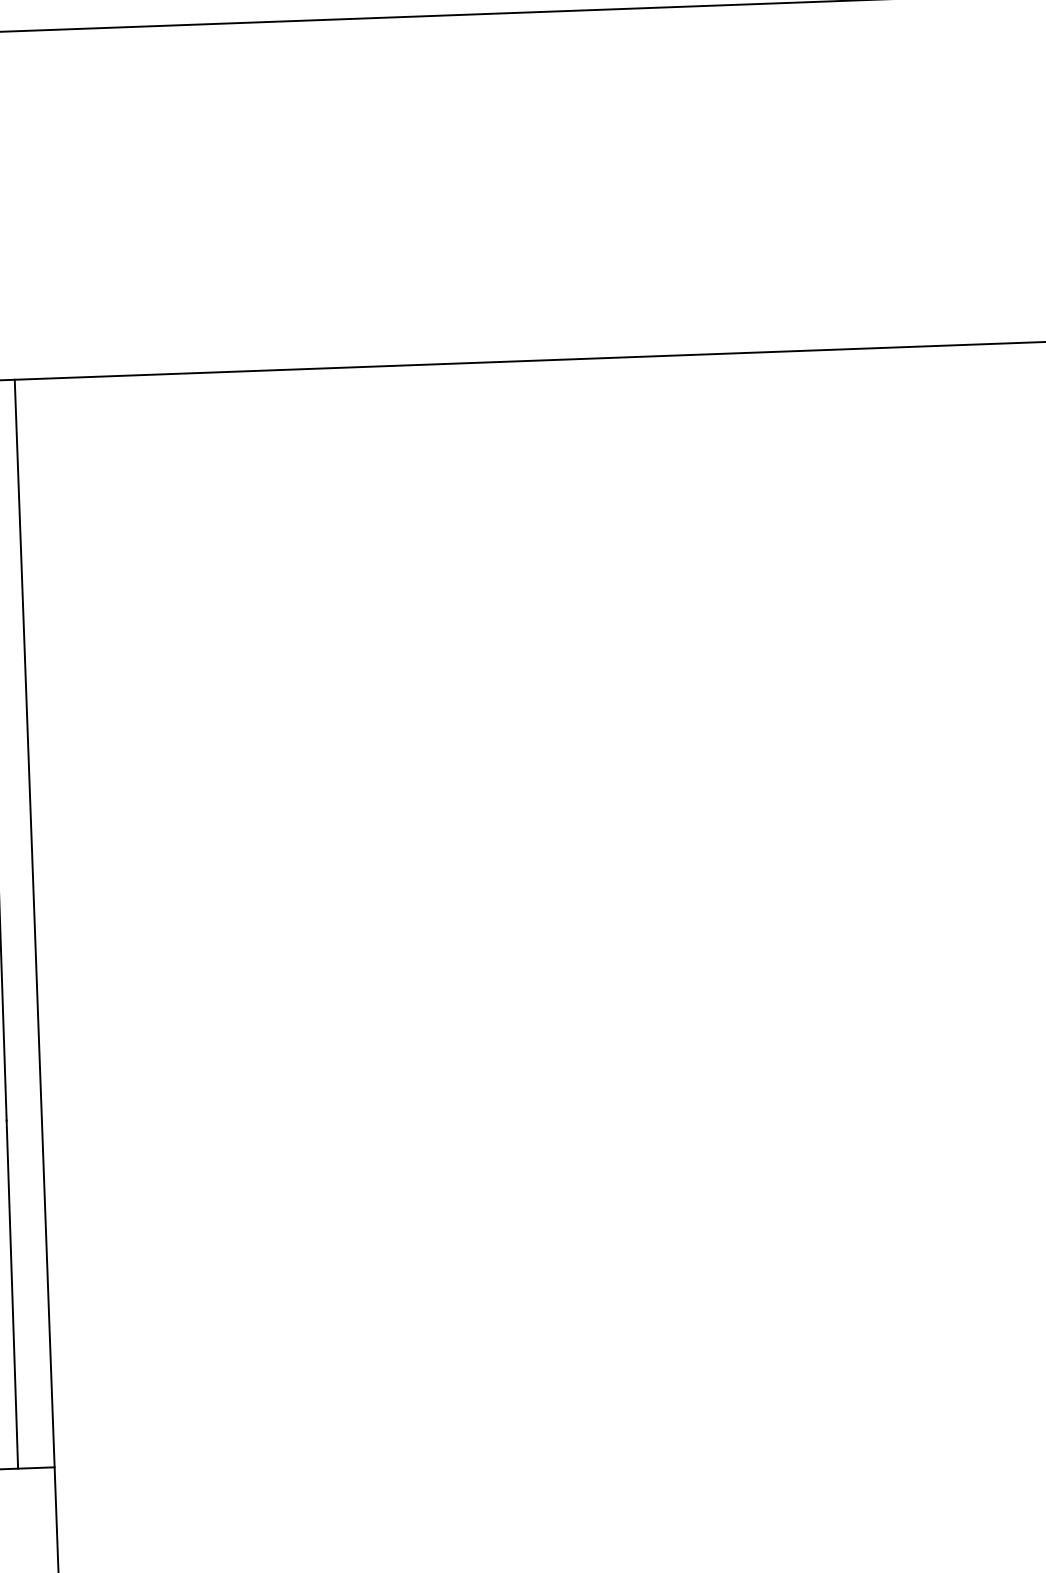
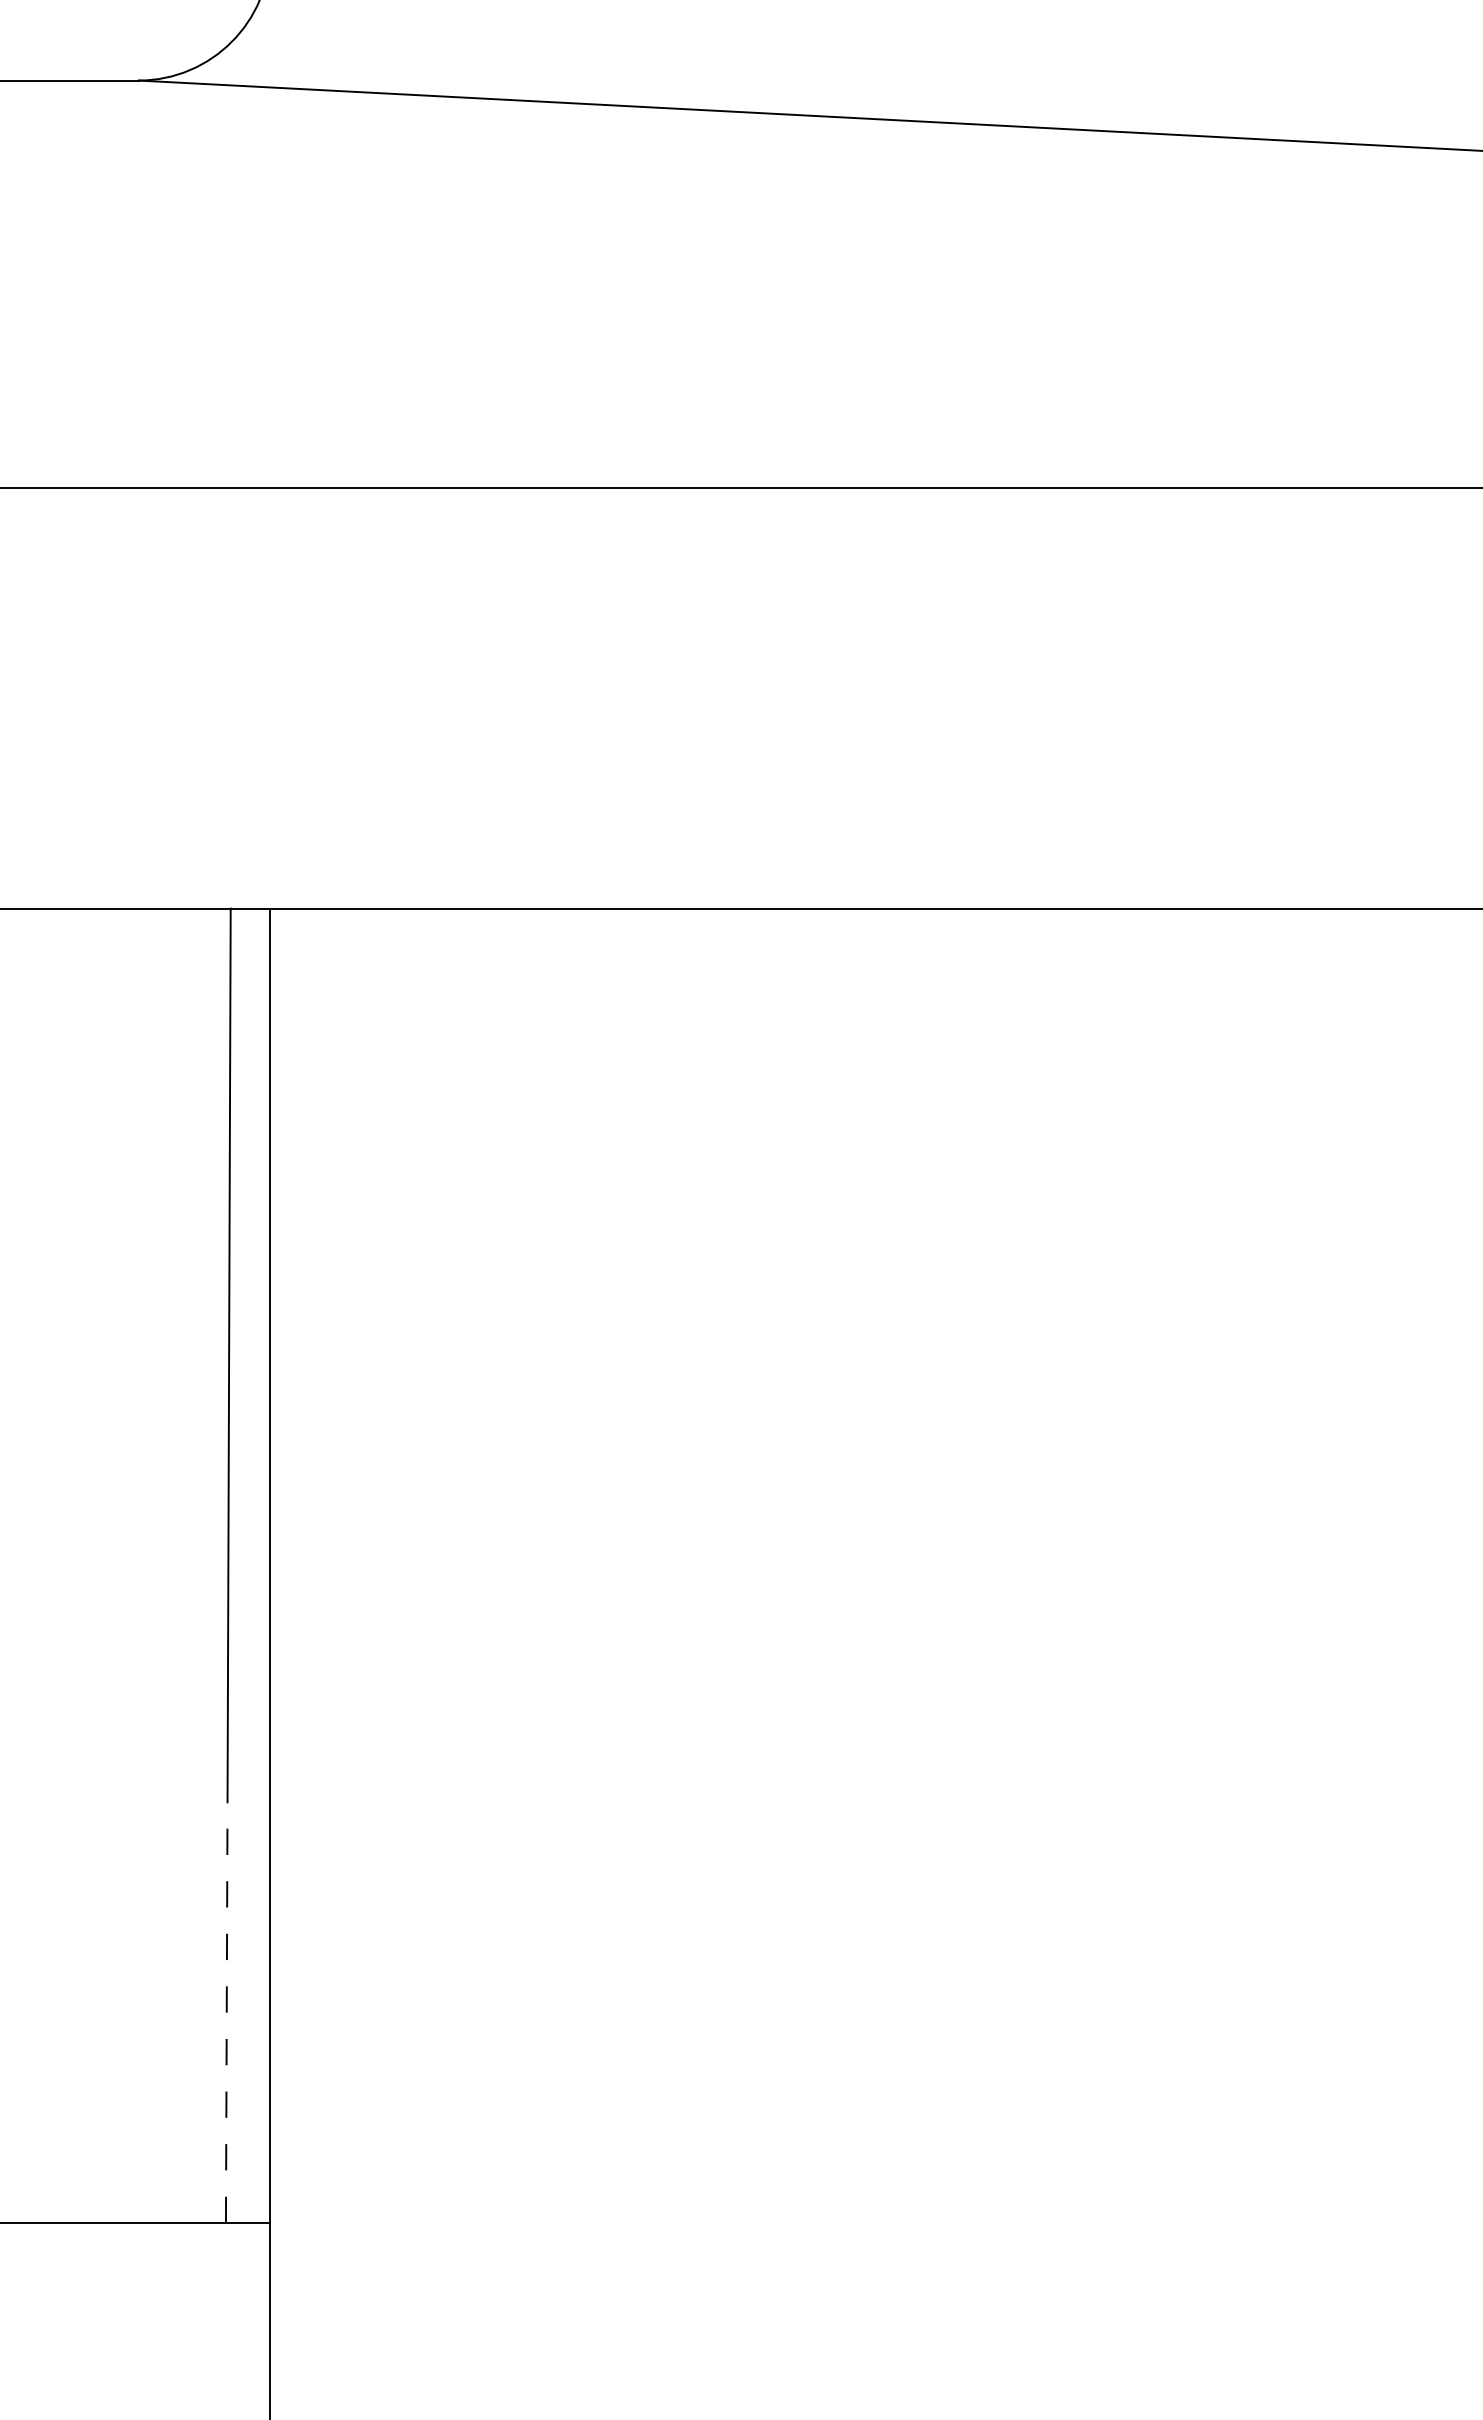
line: (12, 1294) -> (226, 2012), solid -> dashed

